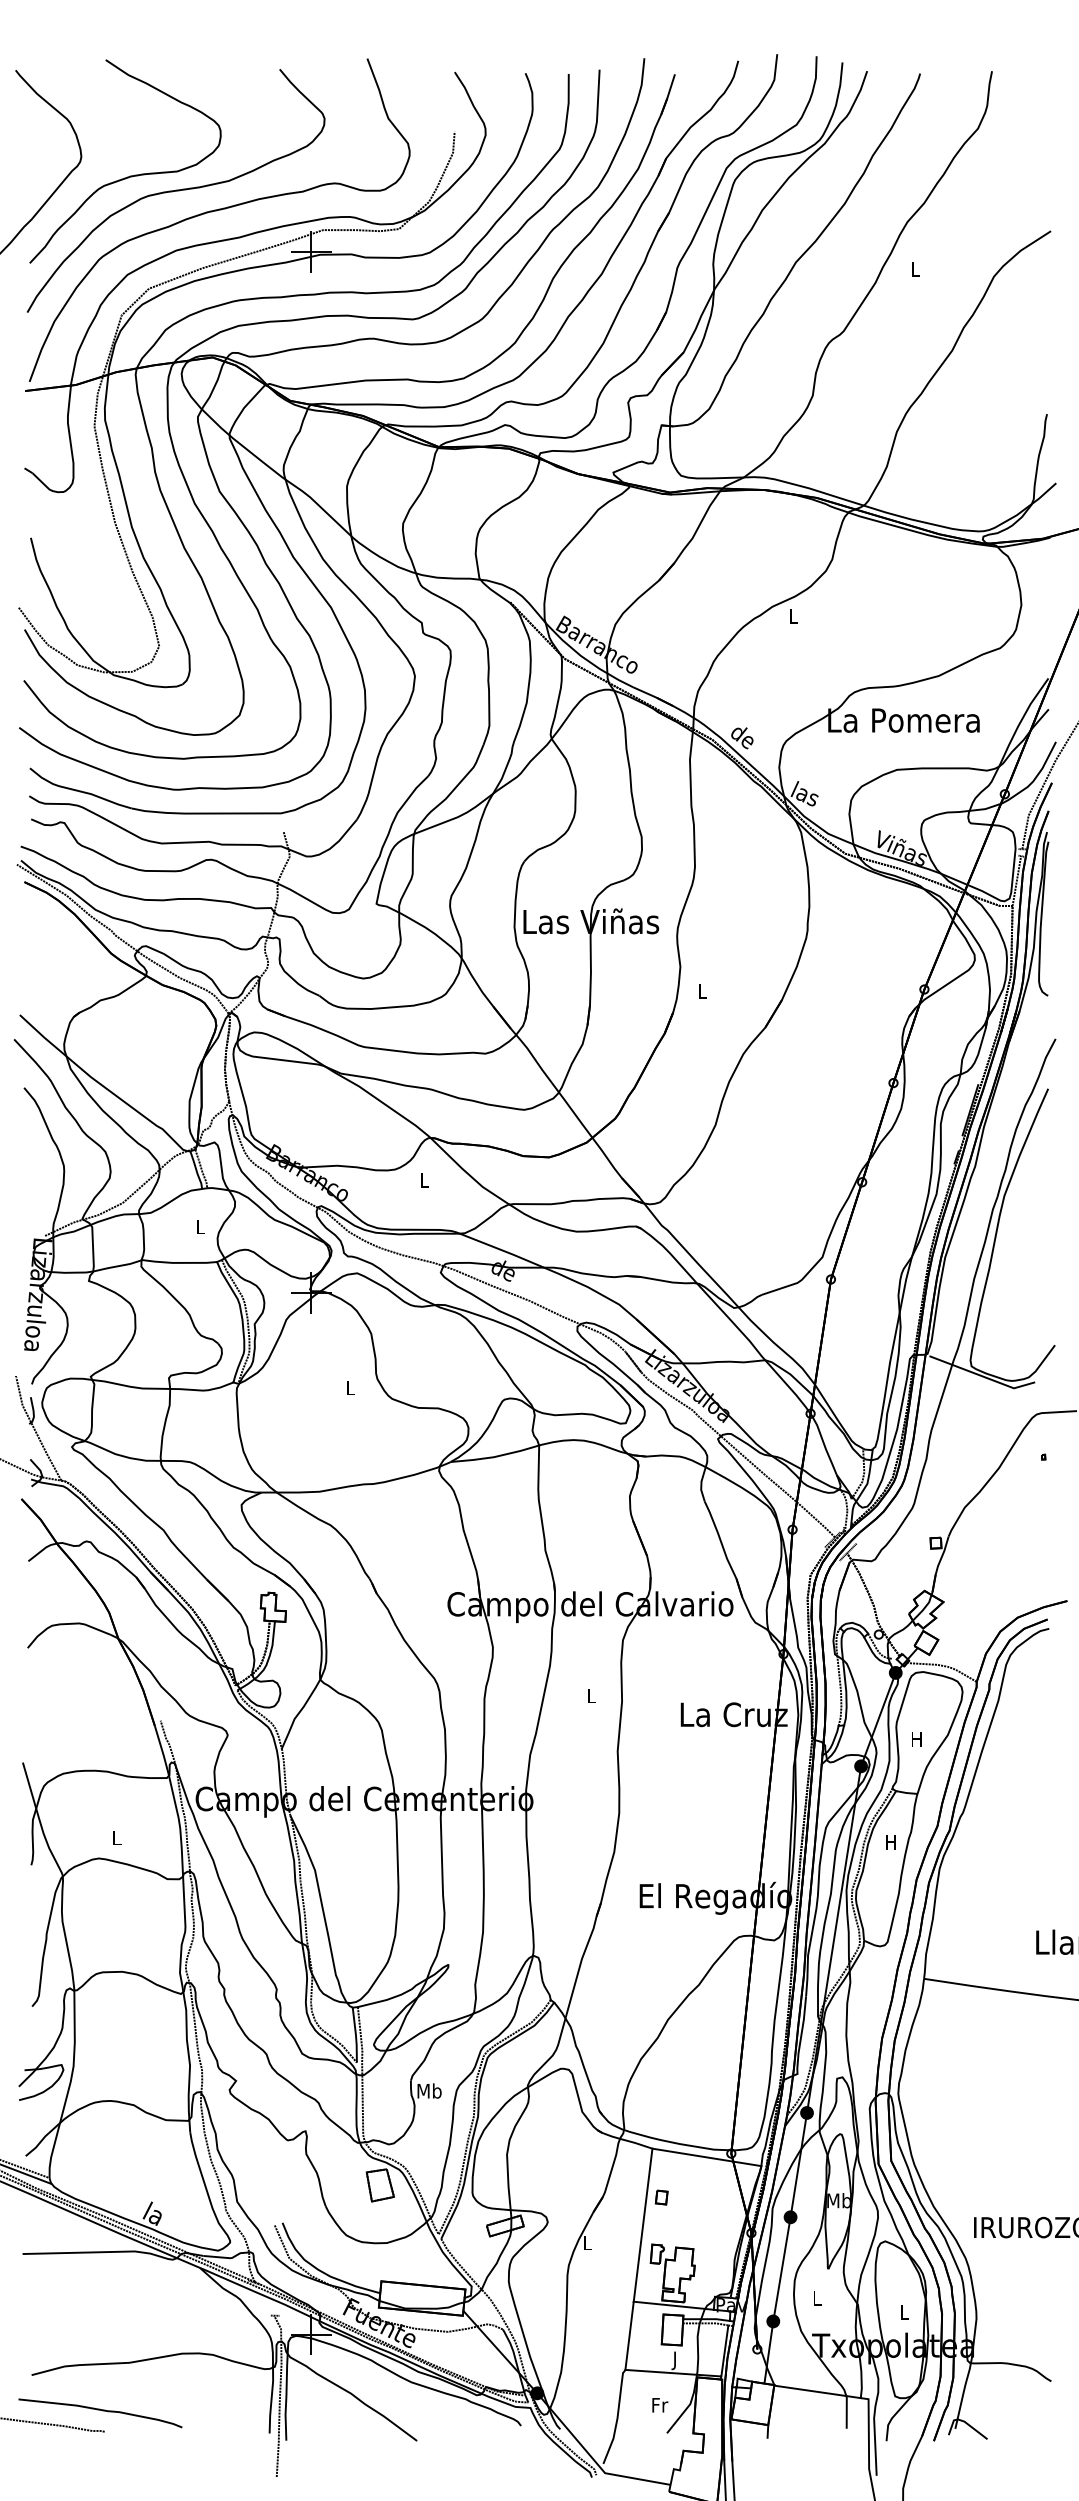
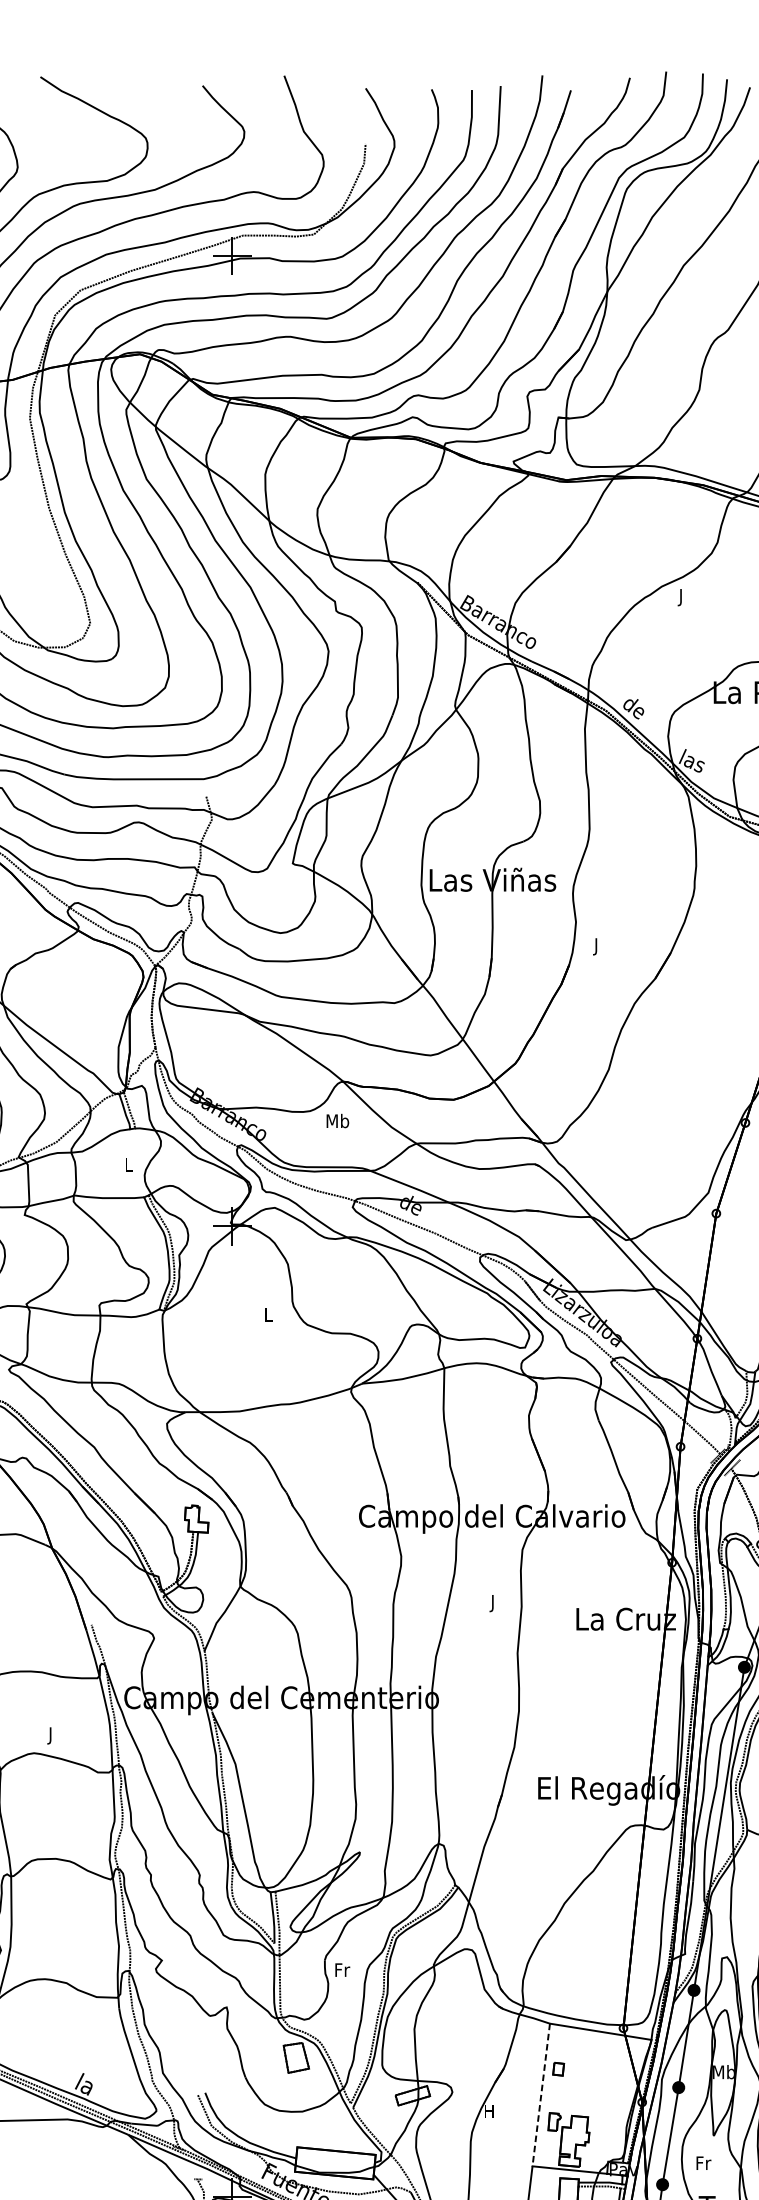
text: (793, 618) -> (681, 597), L -> J
text: (702, 993) -> (596, 947), L -> J
text: (424, 1179) -> (337, 1120), L -> Mb
text: (591, 1697) -> (493, 1603), L -> J
text: (117, 1839) -> (51, 1735), L -> J
text: (429, 2090) -> (342, 1969), Mb -> Fr
line: (643, 2225) -> (541, 2095), solid -> dashed
text: (586, 2242) -> (488, 2111), L -> H
text: (817, 2298) -> (703, 2163), L -> Fr

